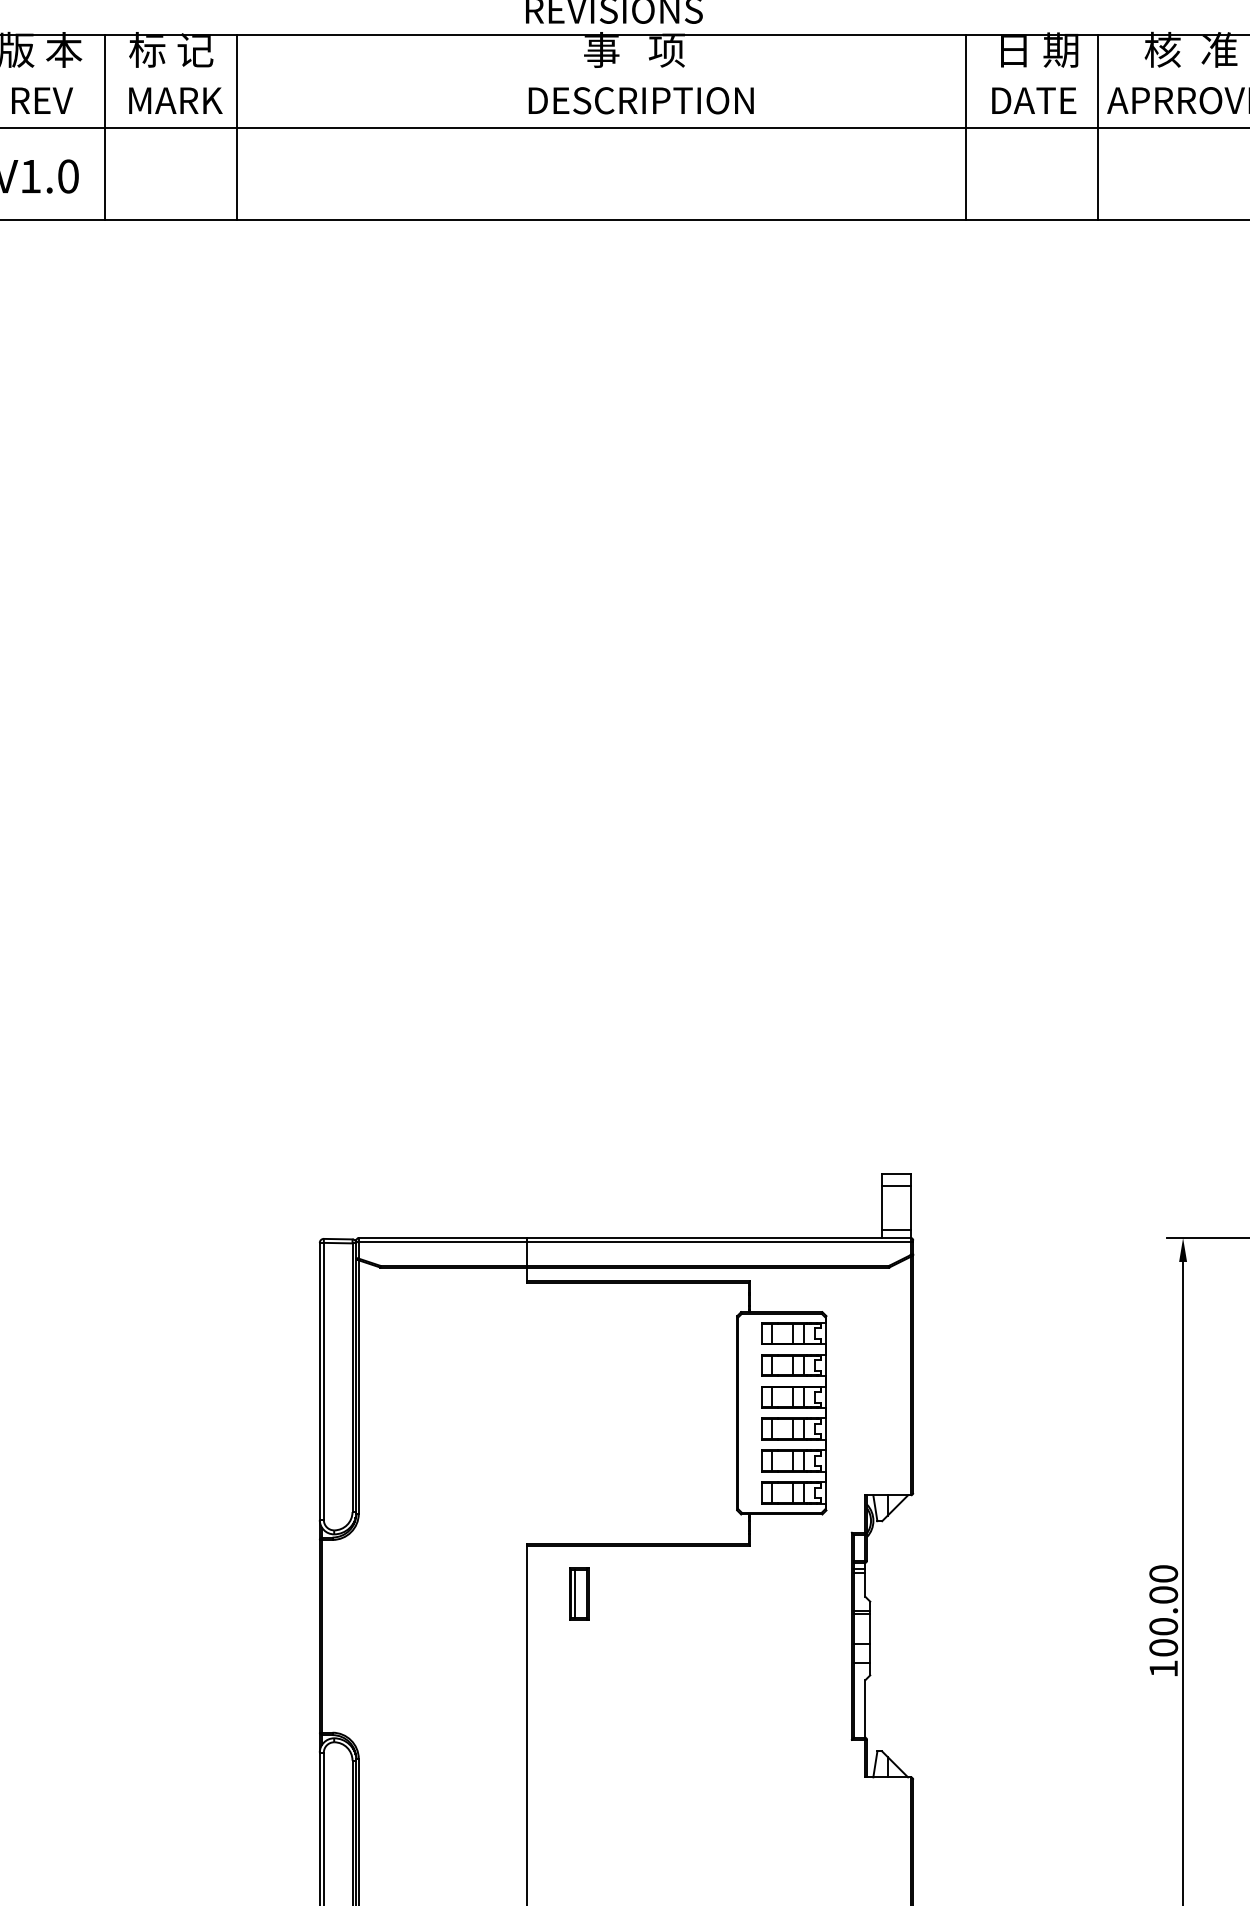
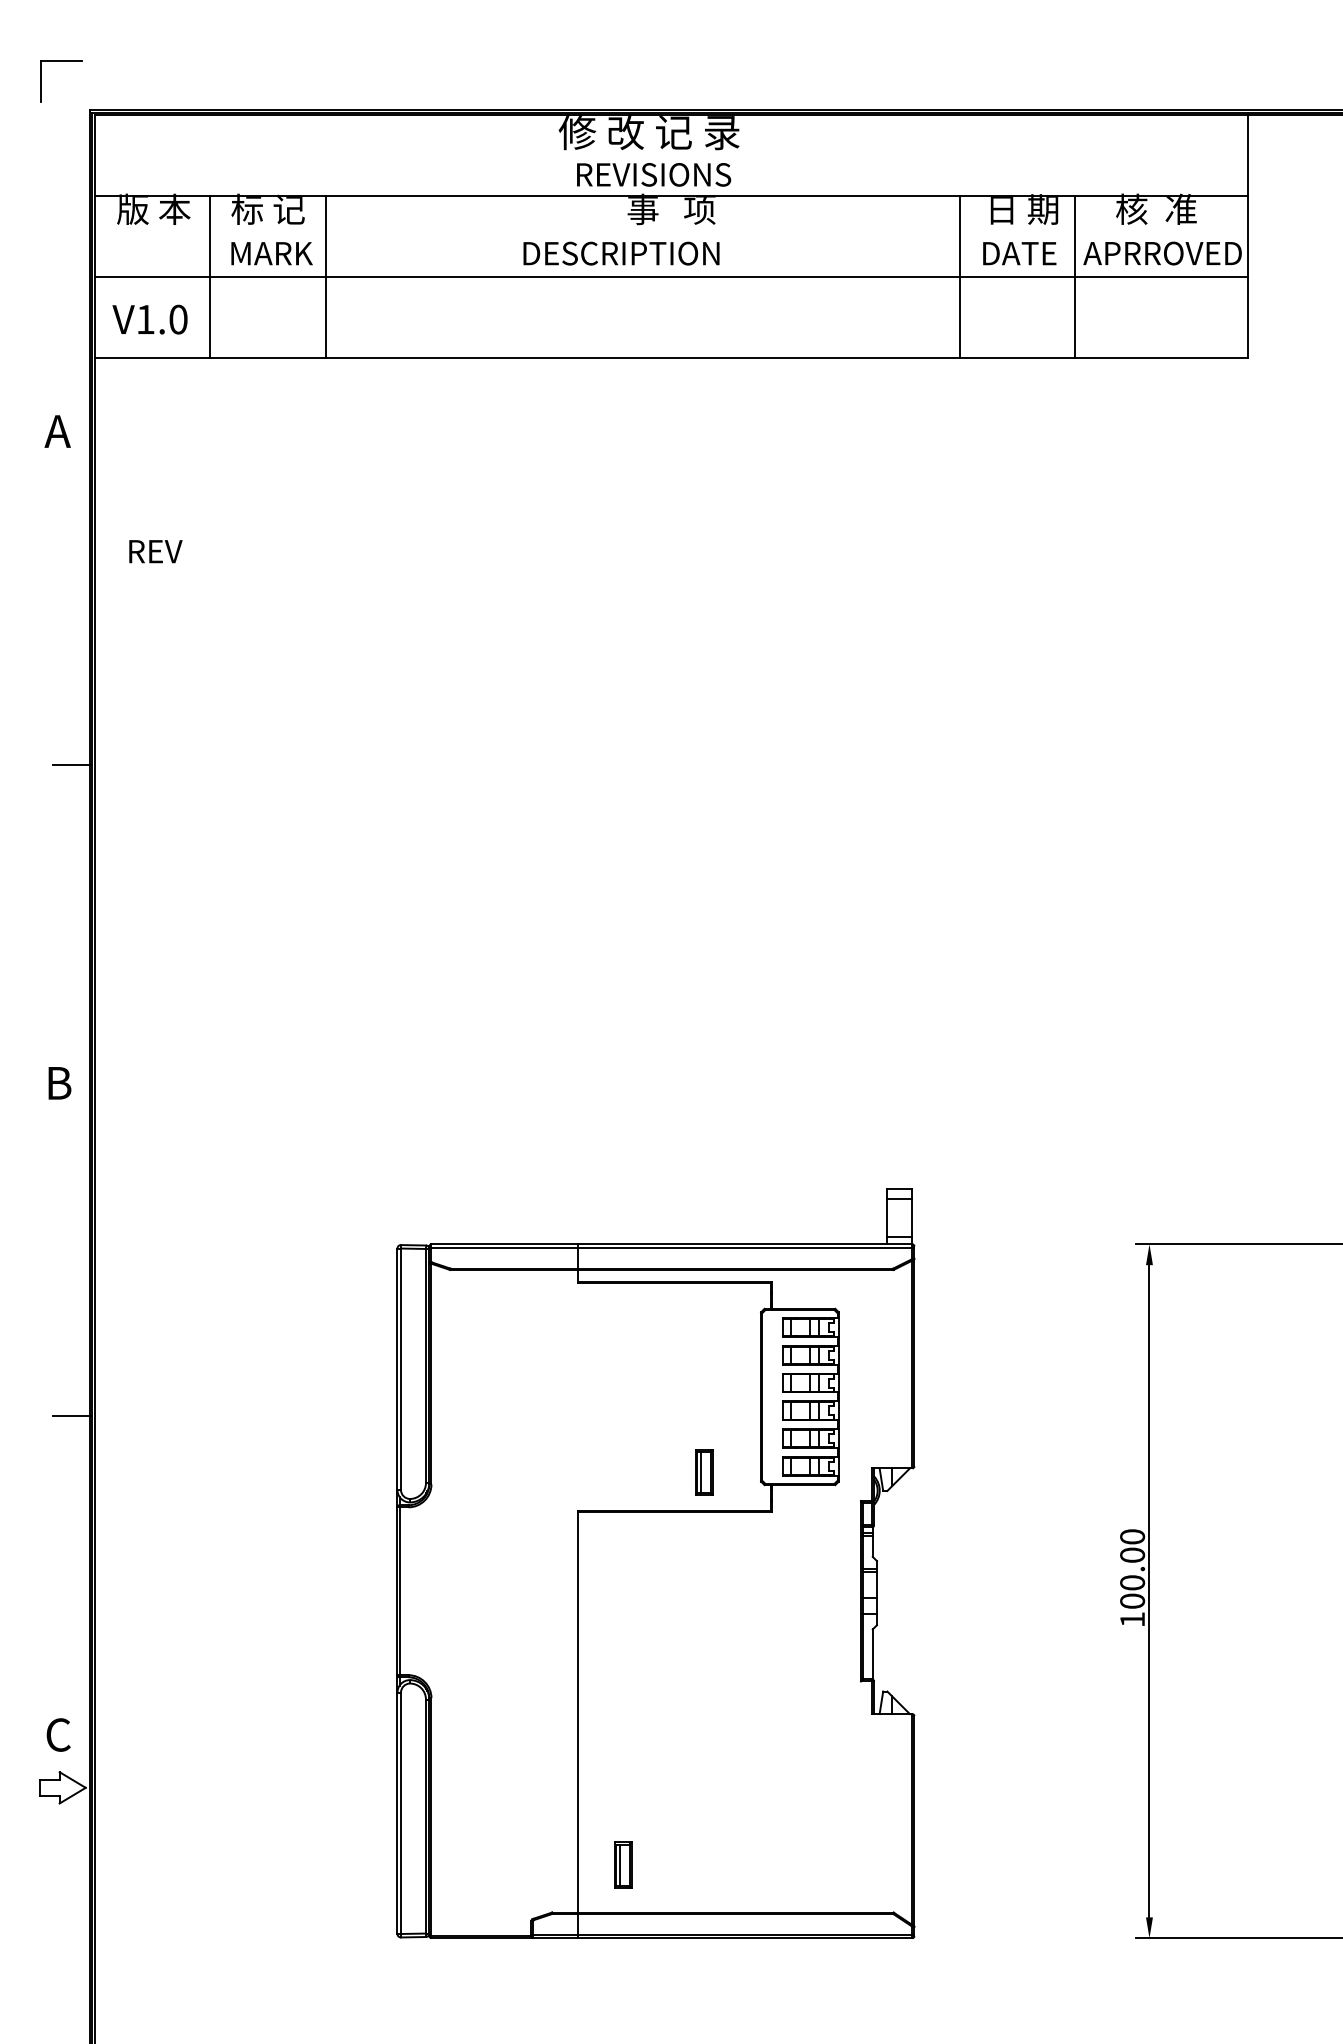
text: (42, 100) -> (155, 551), moved
text: (641, 100) -> (621, 253), moved
part: (579, 1594) -> (704, 1472), moved

